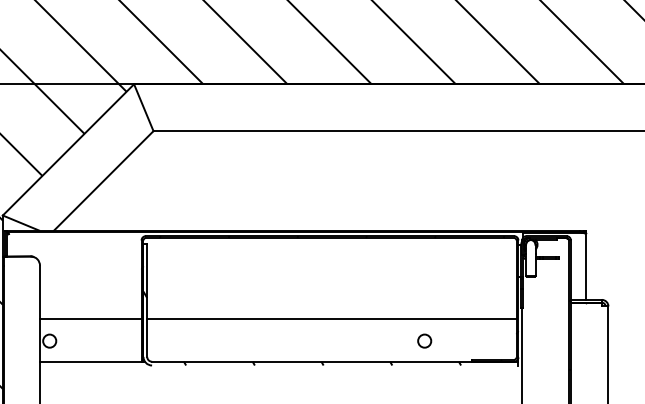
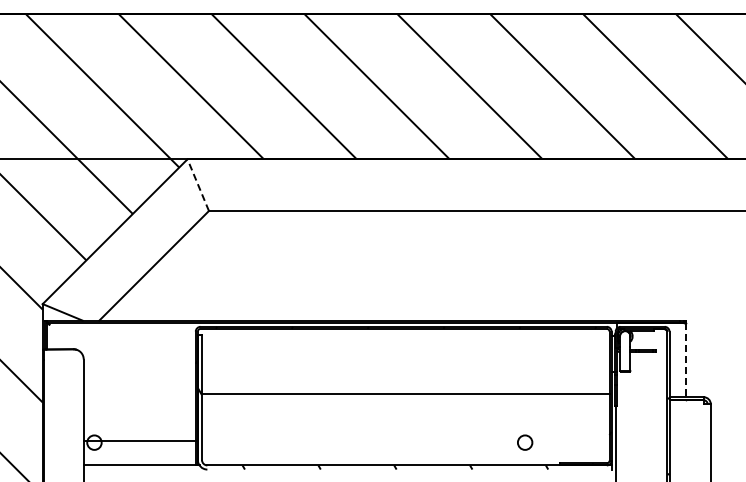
line: (144, 108) -> (198, 185), solid -> dashed
line: (586, 266) -> (686, 360), solid -> dashed
line: (90, 318) -> (139, 440), moved
line: (331, 318) -> (405, 393), moved
circle: (425, 340) -> (525, 442), moved

